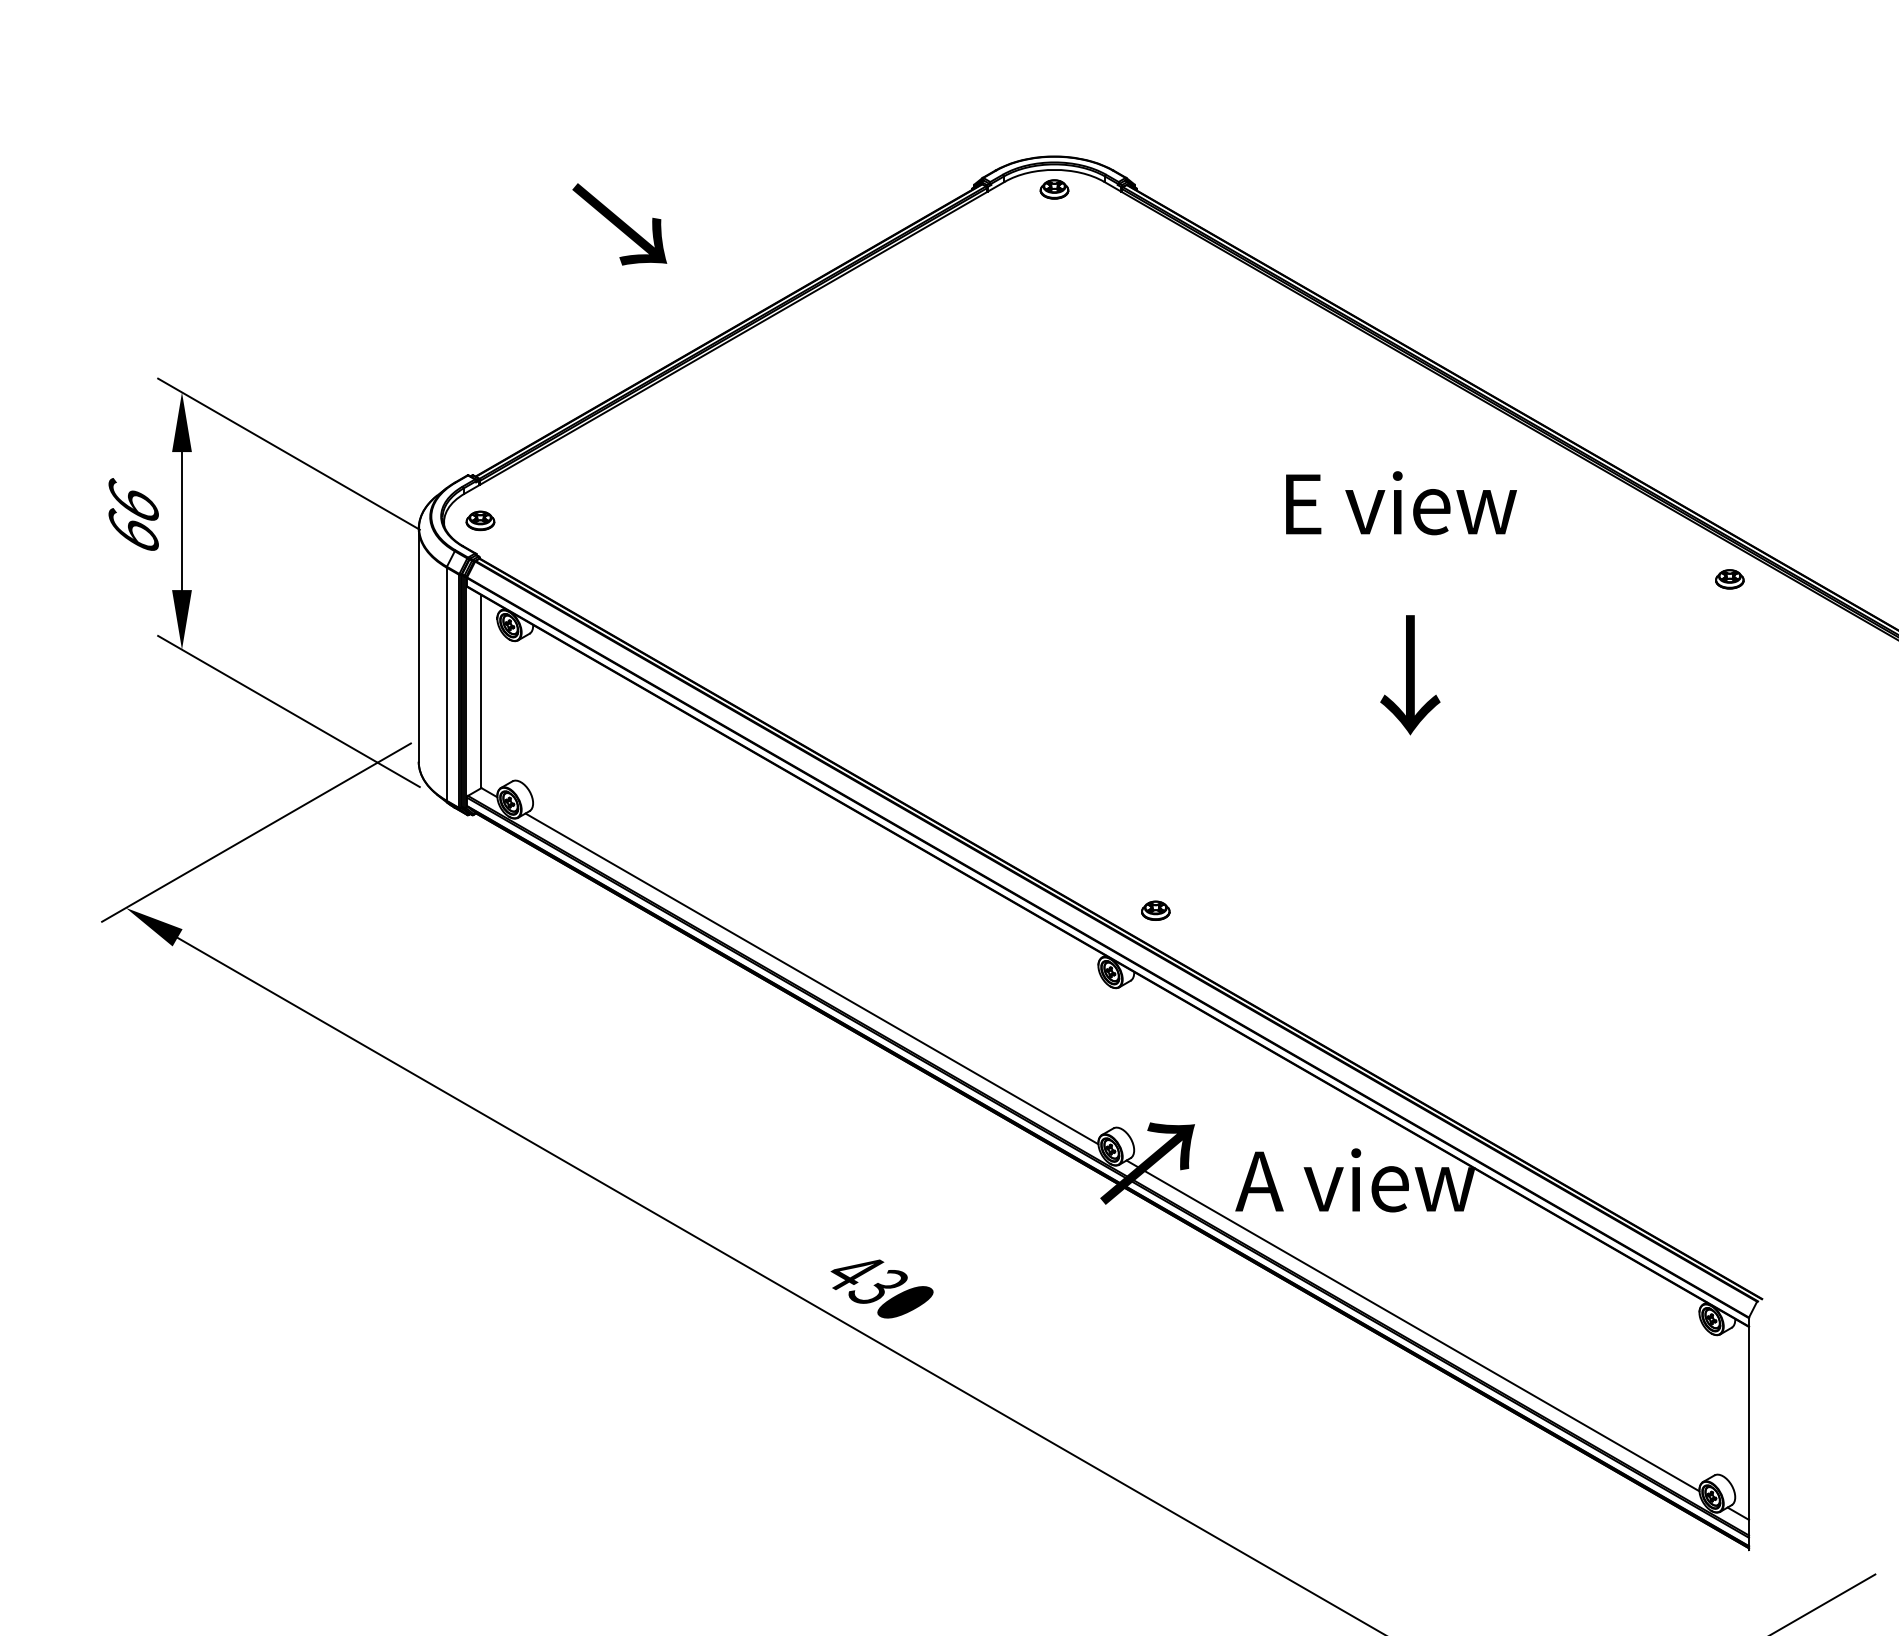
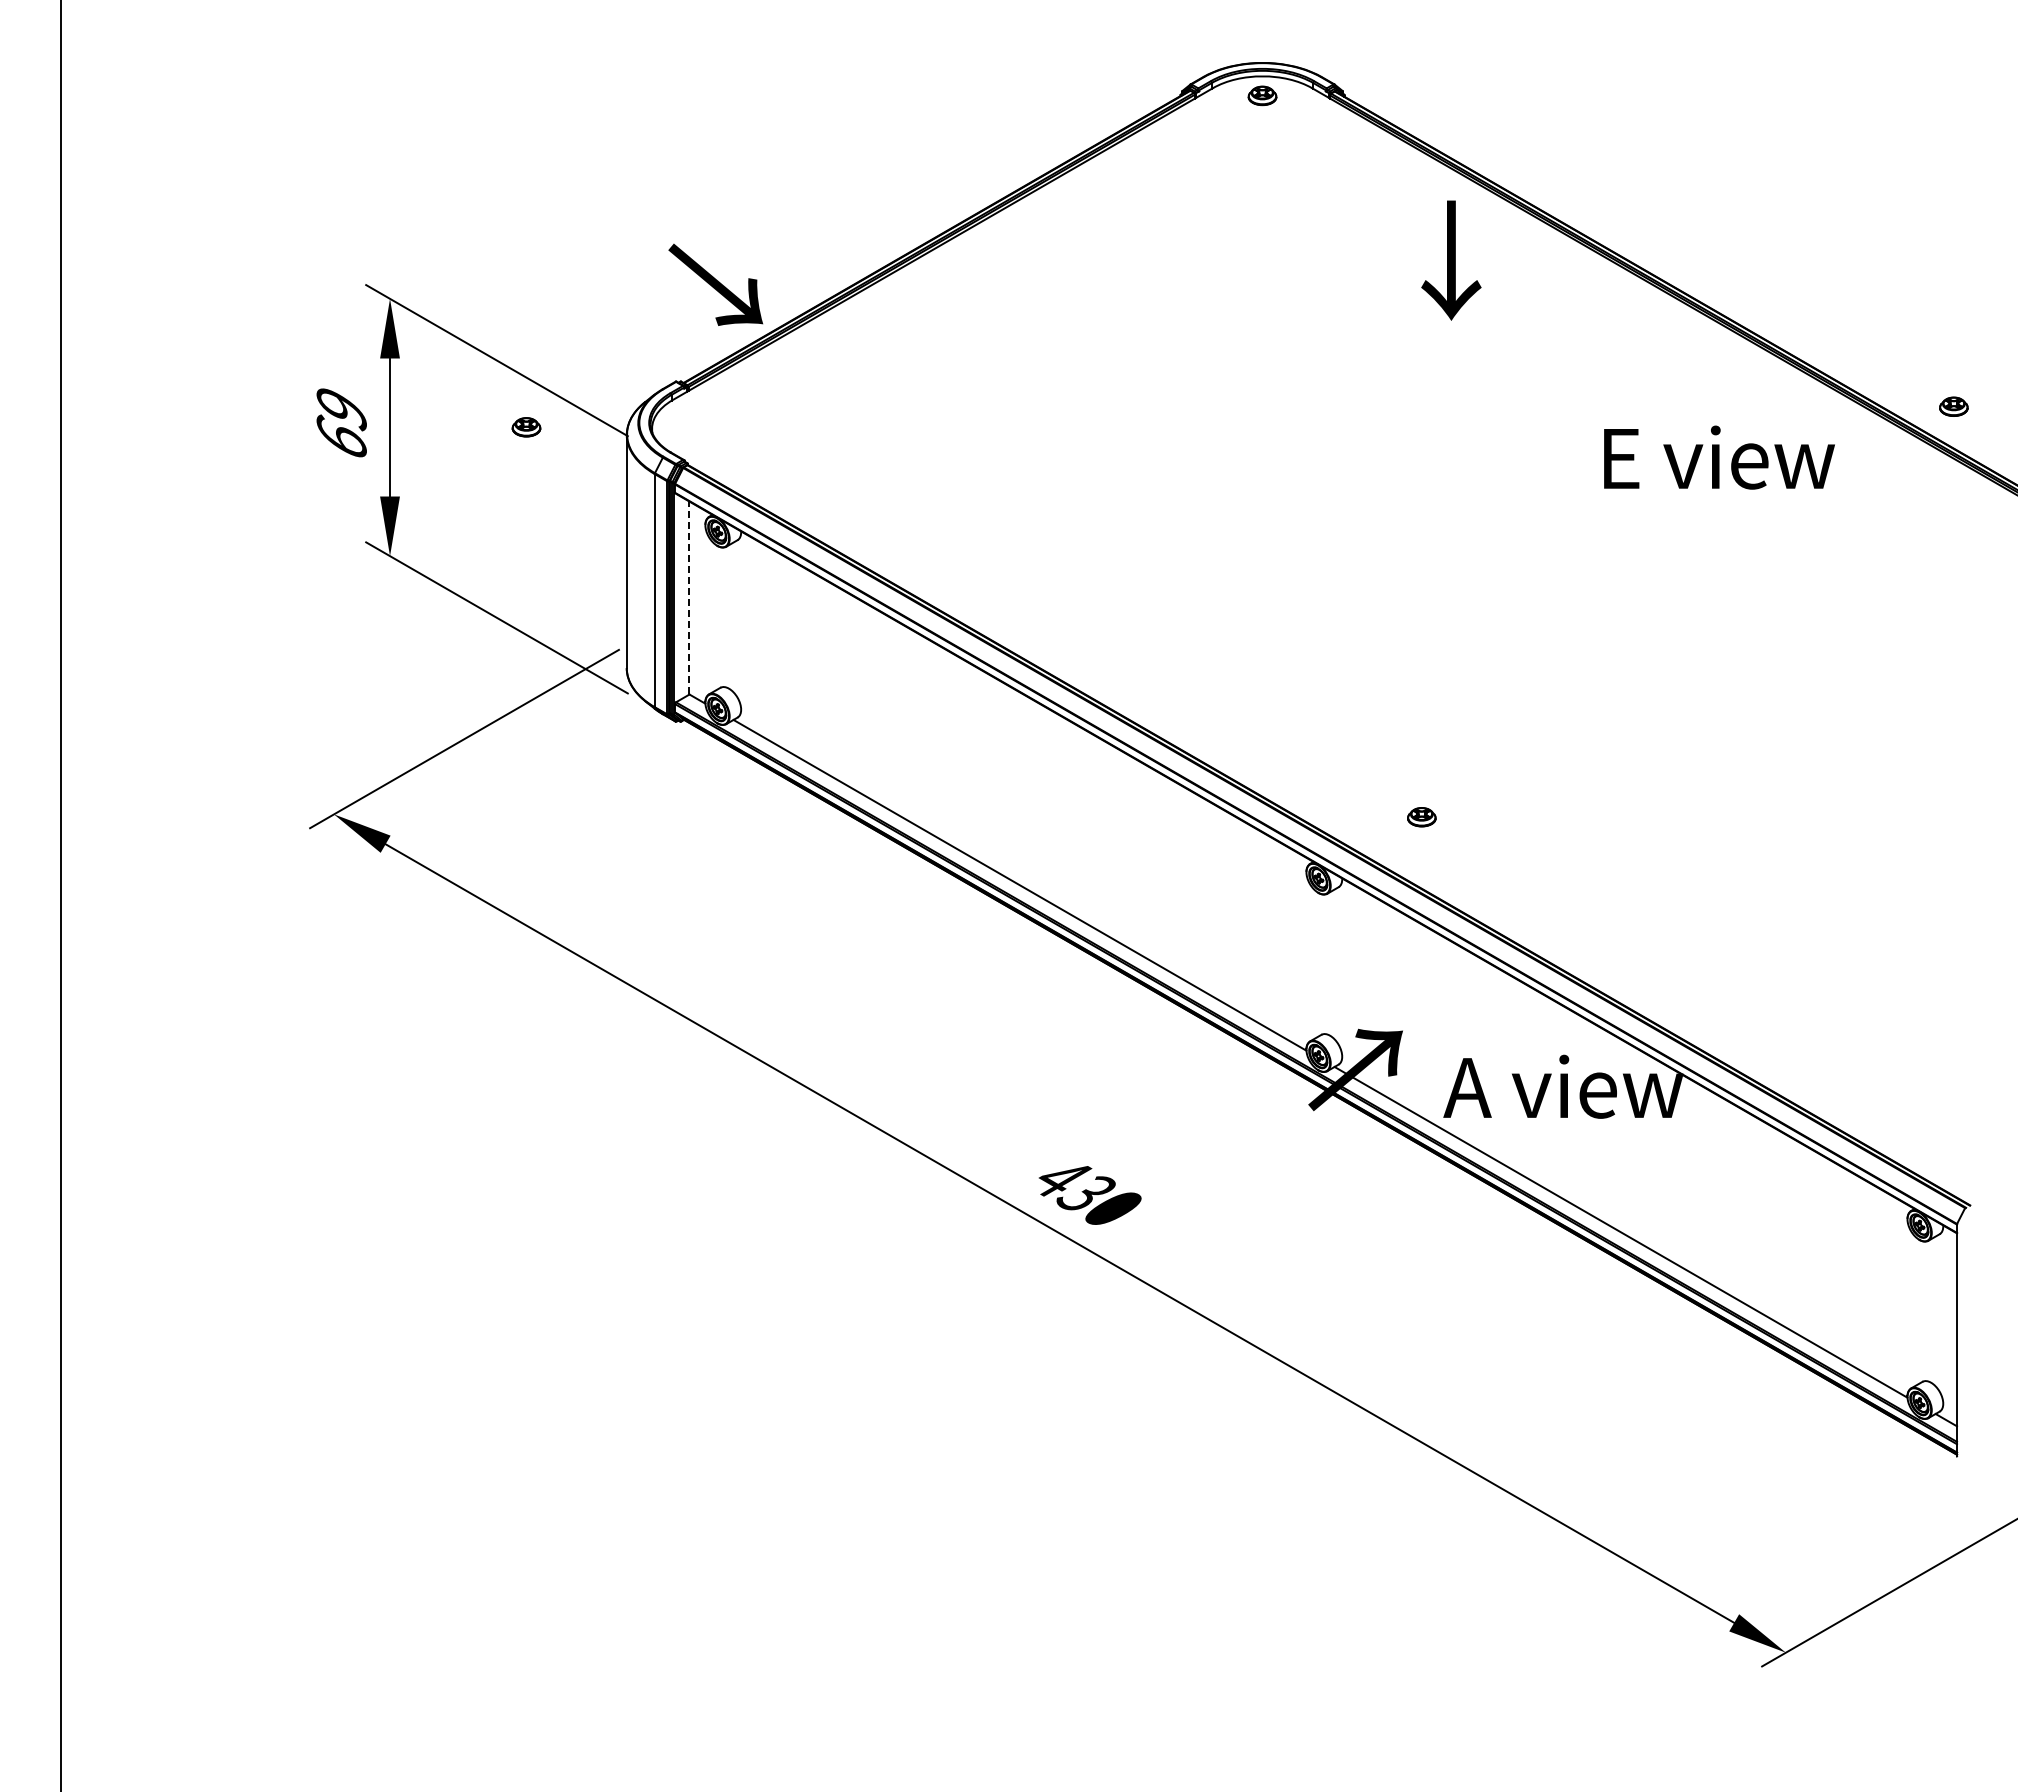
text: (619, 224) -> (715, 284), moved
text: (133, 501) -> (341, 407), 66 -> 69
text: (1401, 503) -> (1719, 457), moved
part: (480, 521) -> (526, 427), moved
part: (1729, 579) -> (1953, 406), moved
text: (1410, 675) -> (1451, 260), moved
line: (481, 691) -> (689, 597), solid -> dashed
part: (1155, 911) -> (1421, 817), moved

